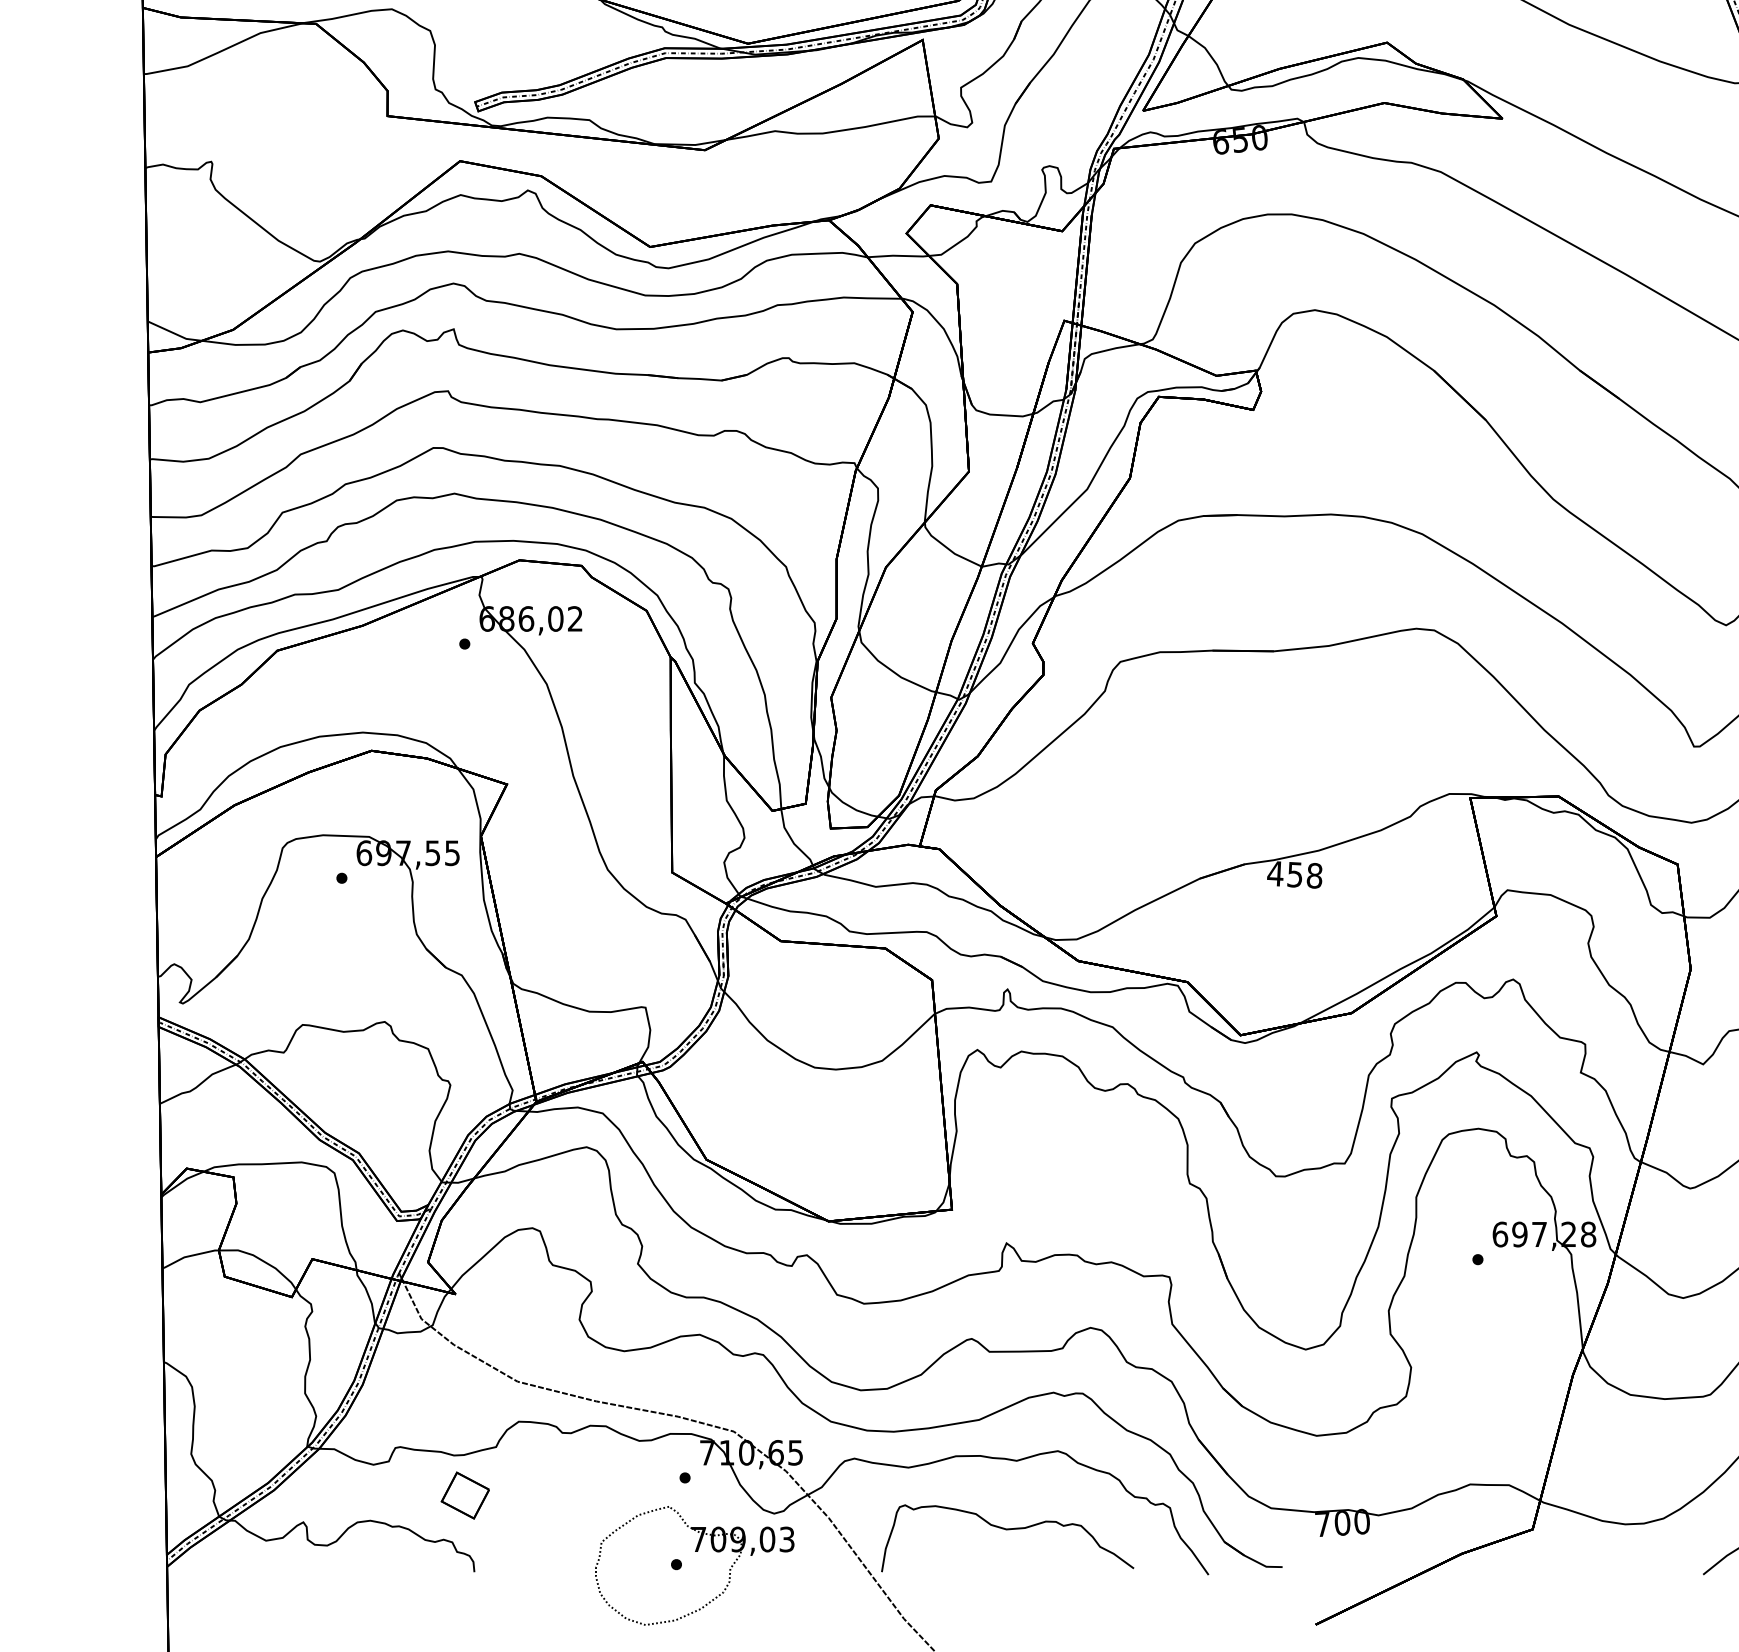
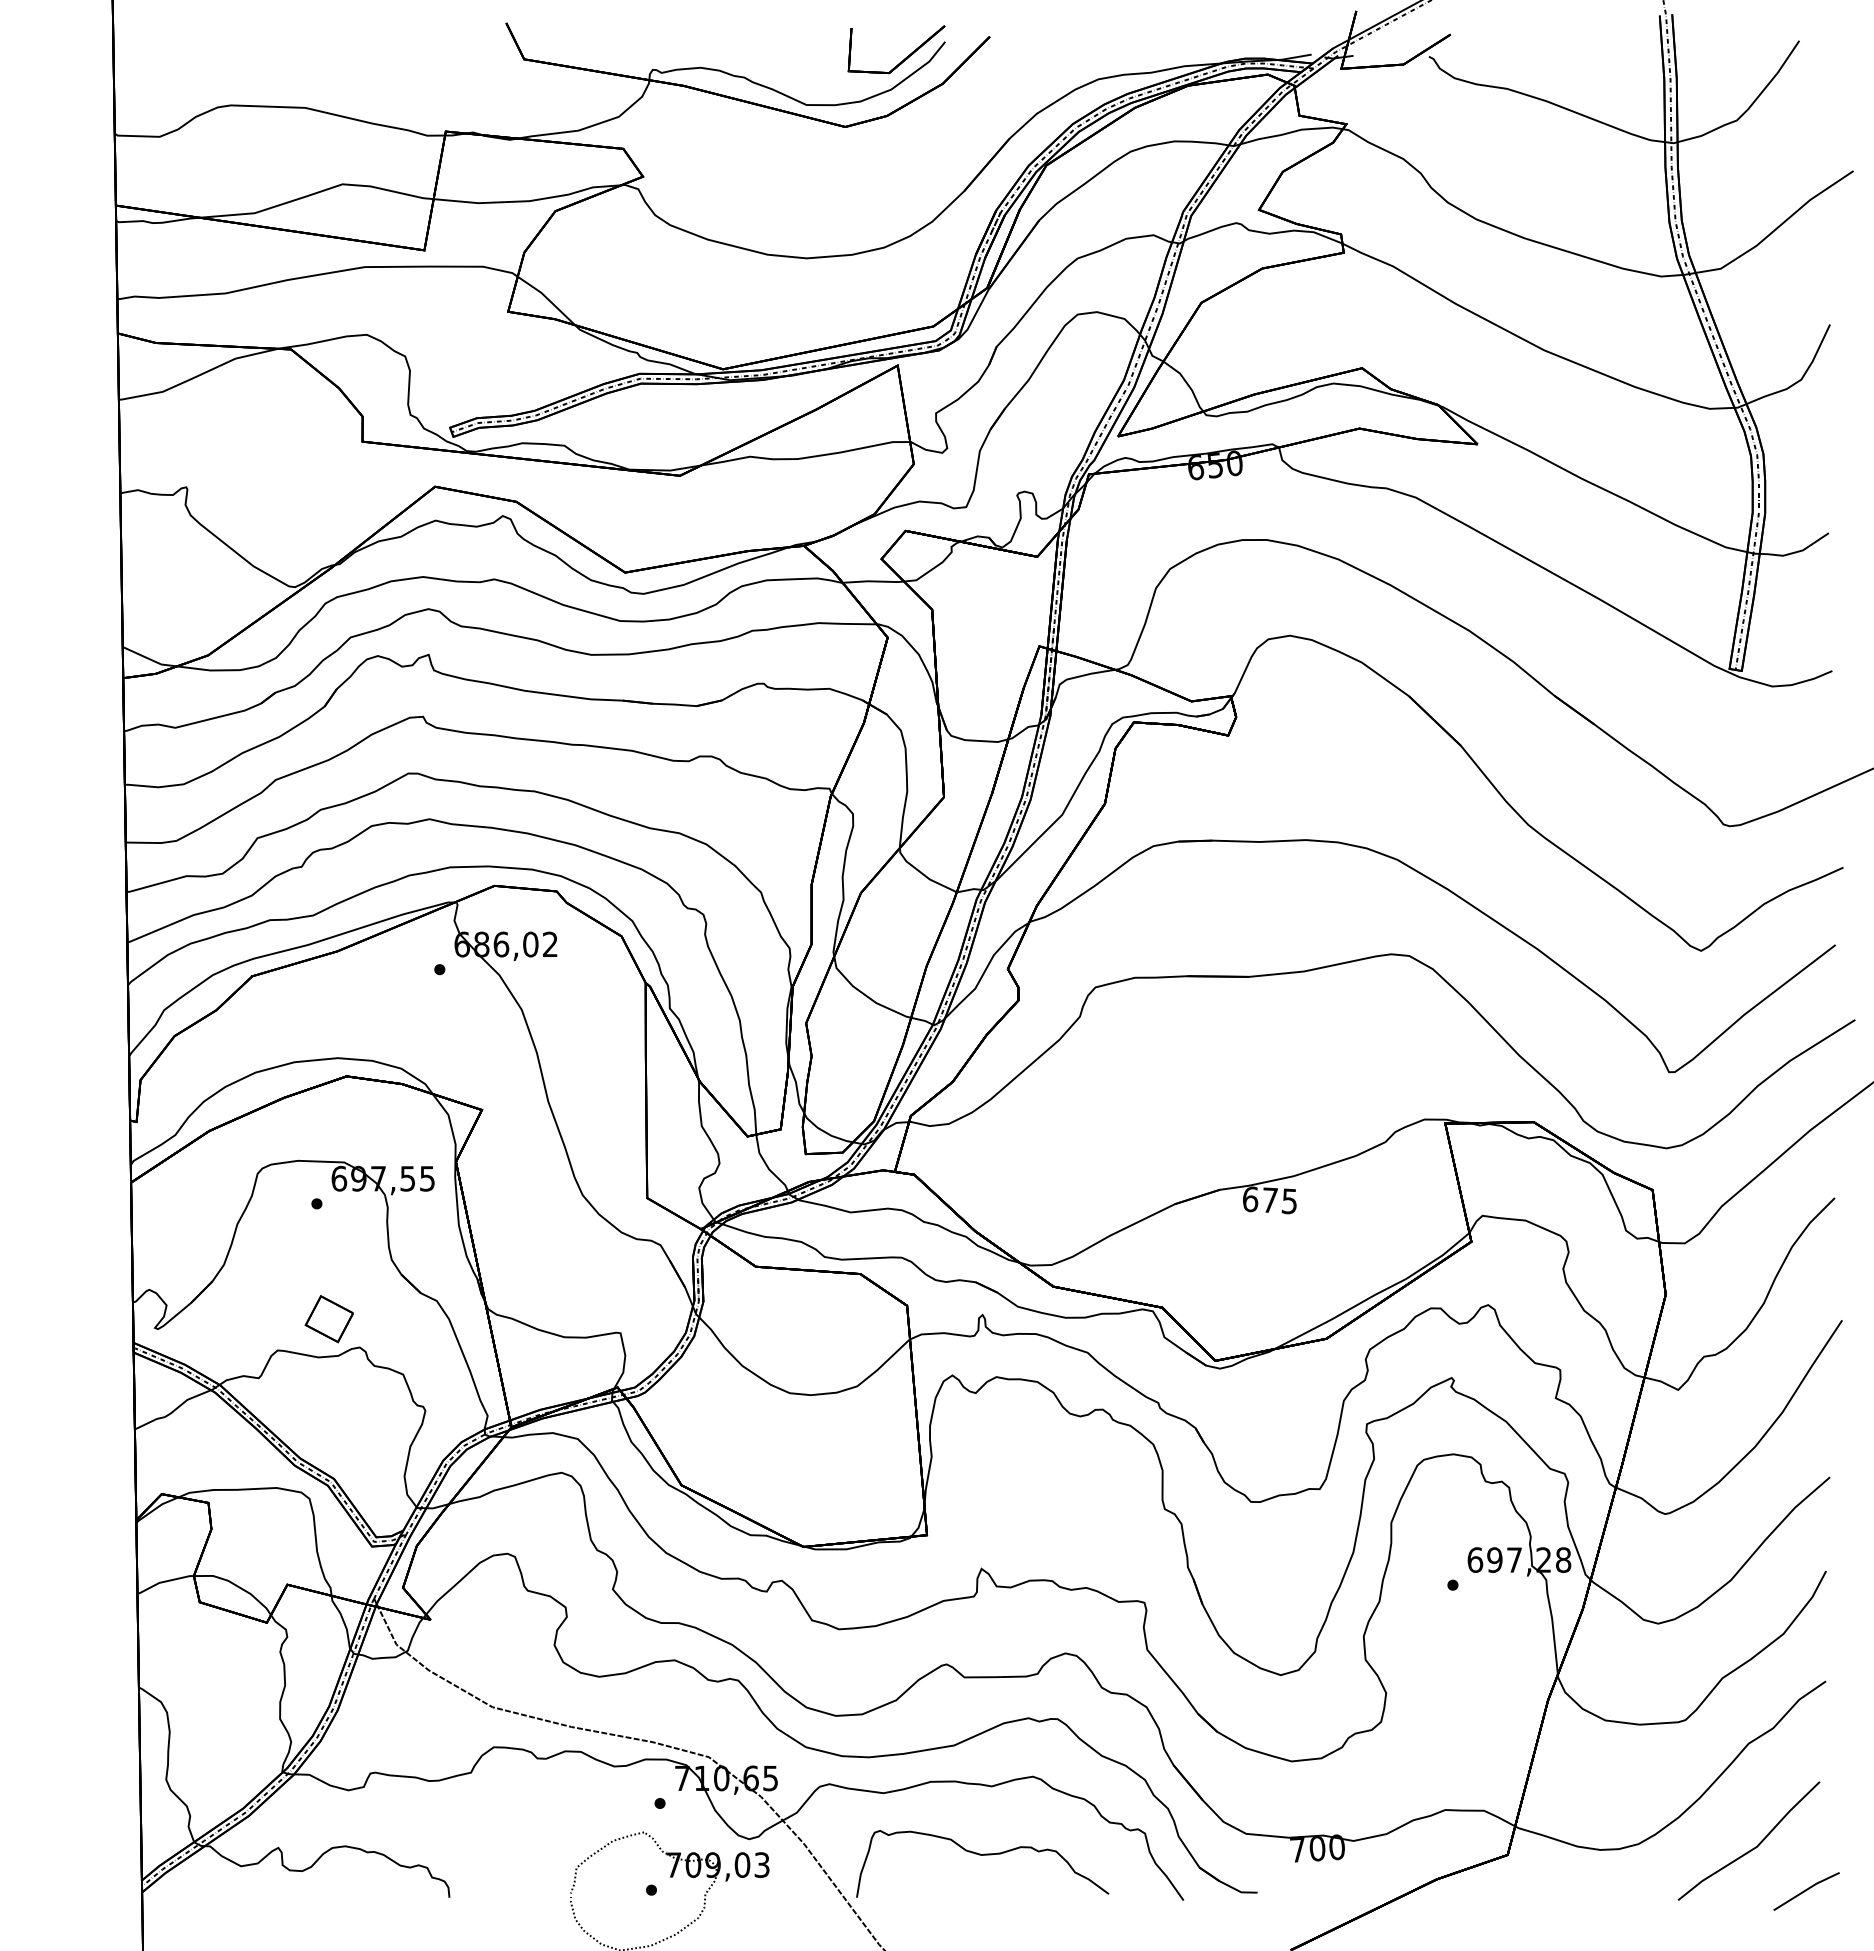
text: (1294, 874) -> (1269, 1200), 458 -> 675
part: (464, 1495) -> (328, 1319), moved

